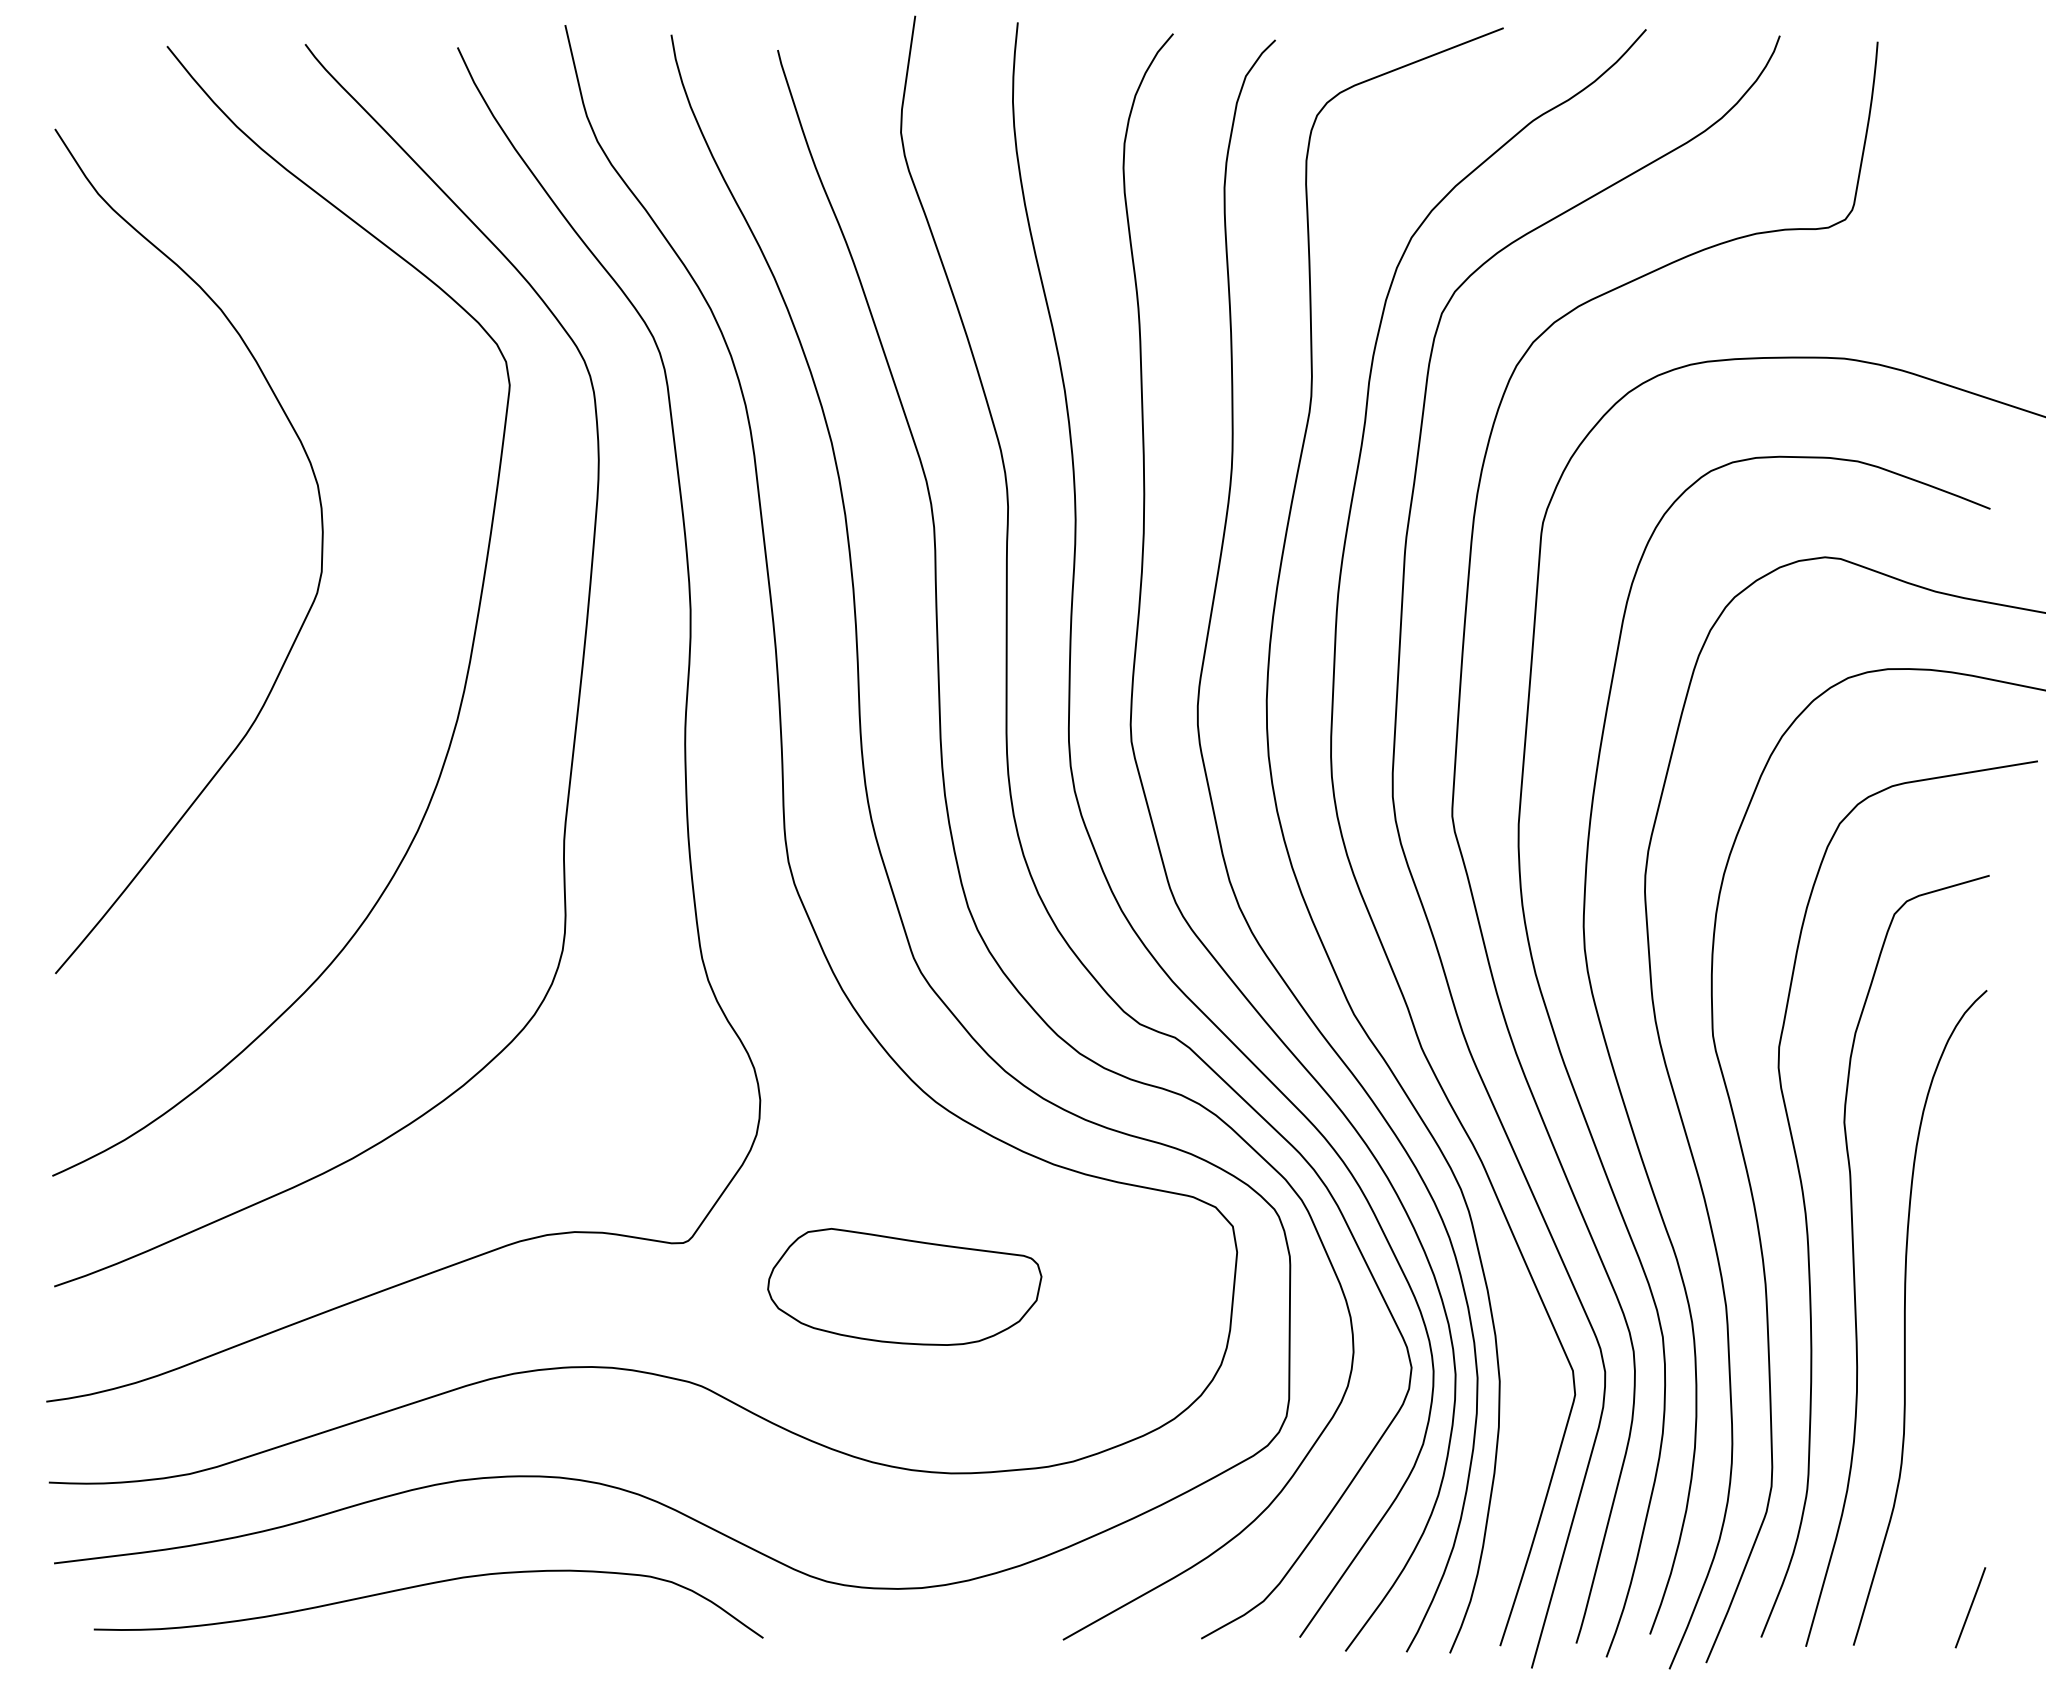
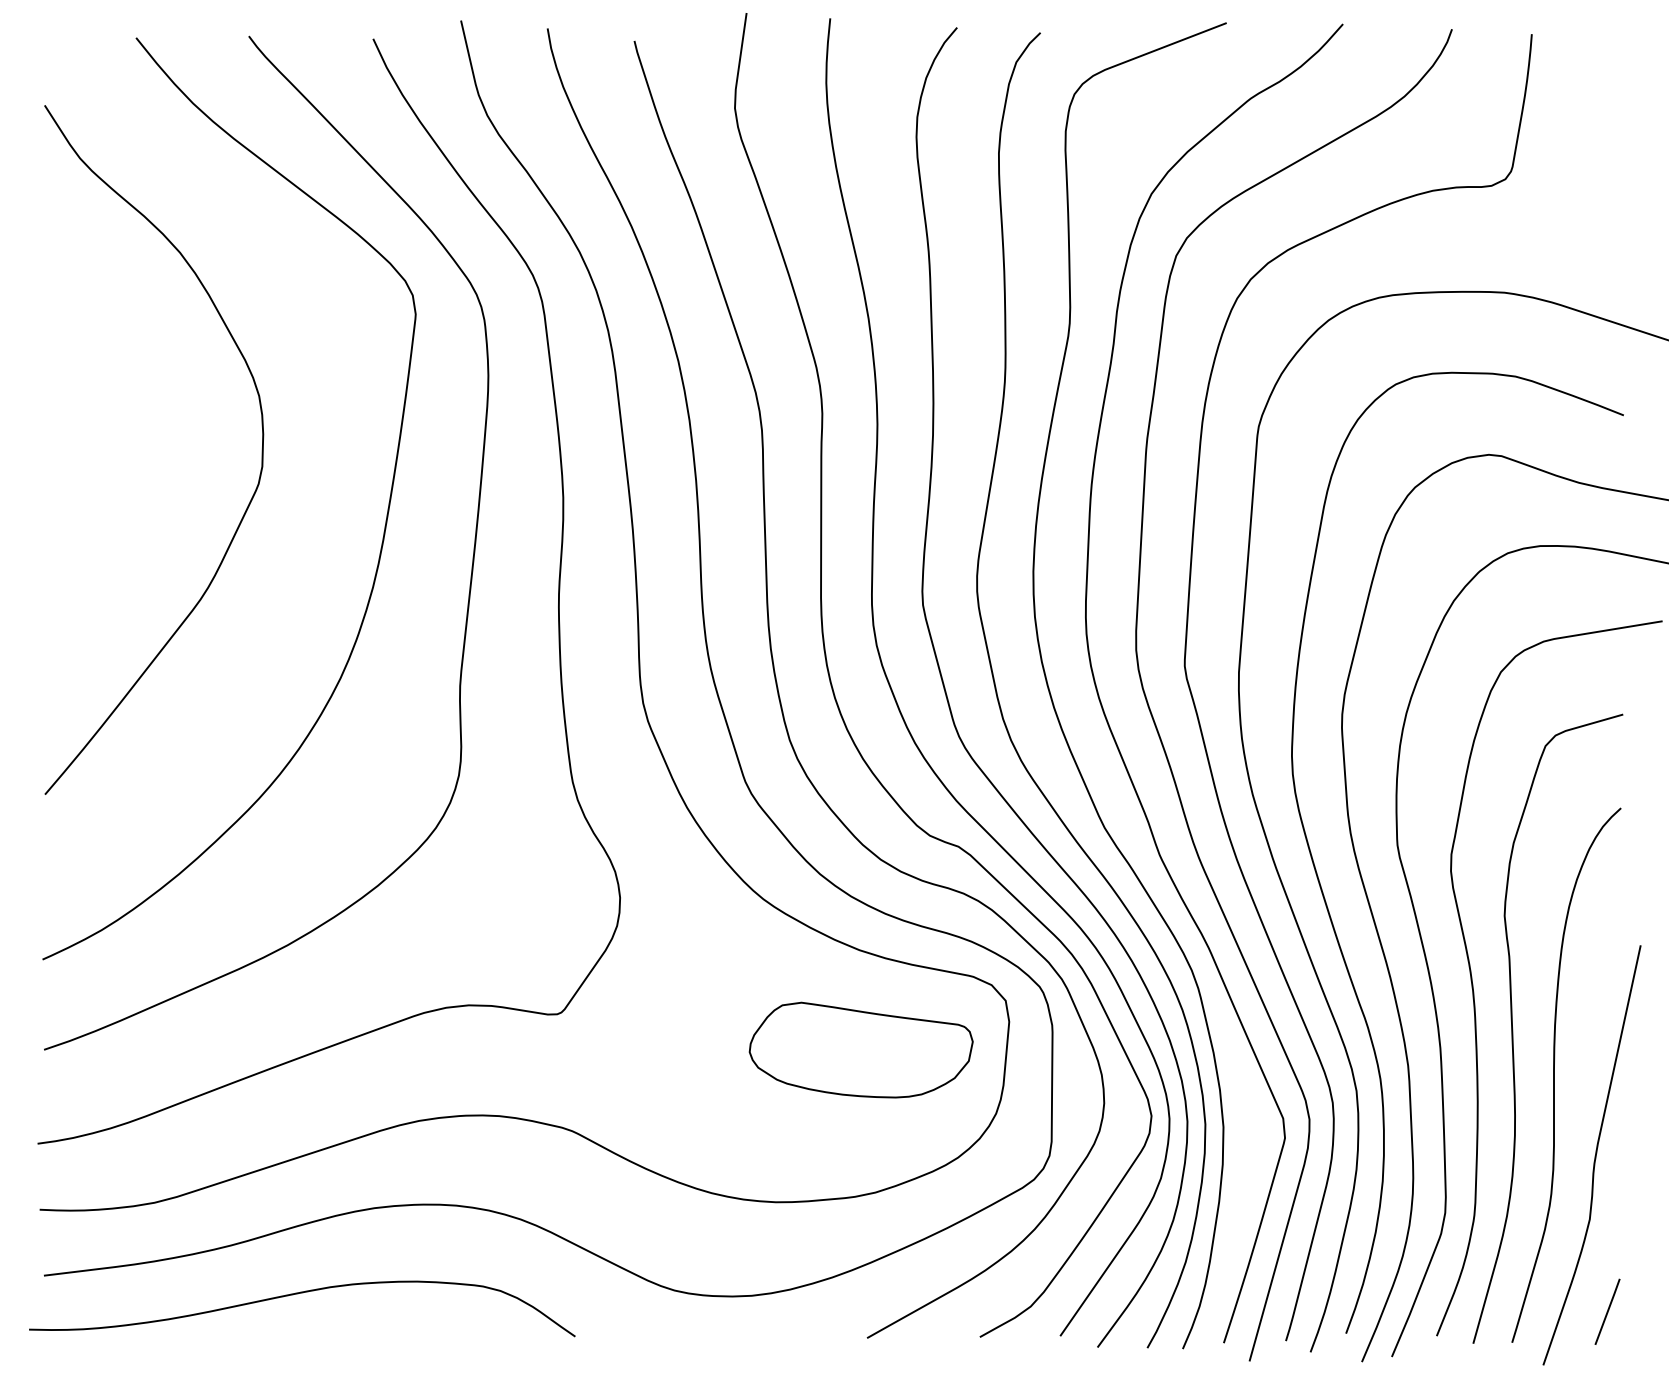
part: (904, 1286) -> (861, 1049), moved
curve: (1955, 1415) -> (1595, 1155), added
curve: (427, 1585) -> (301, 1293), moved

